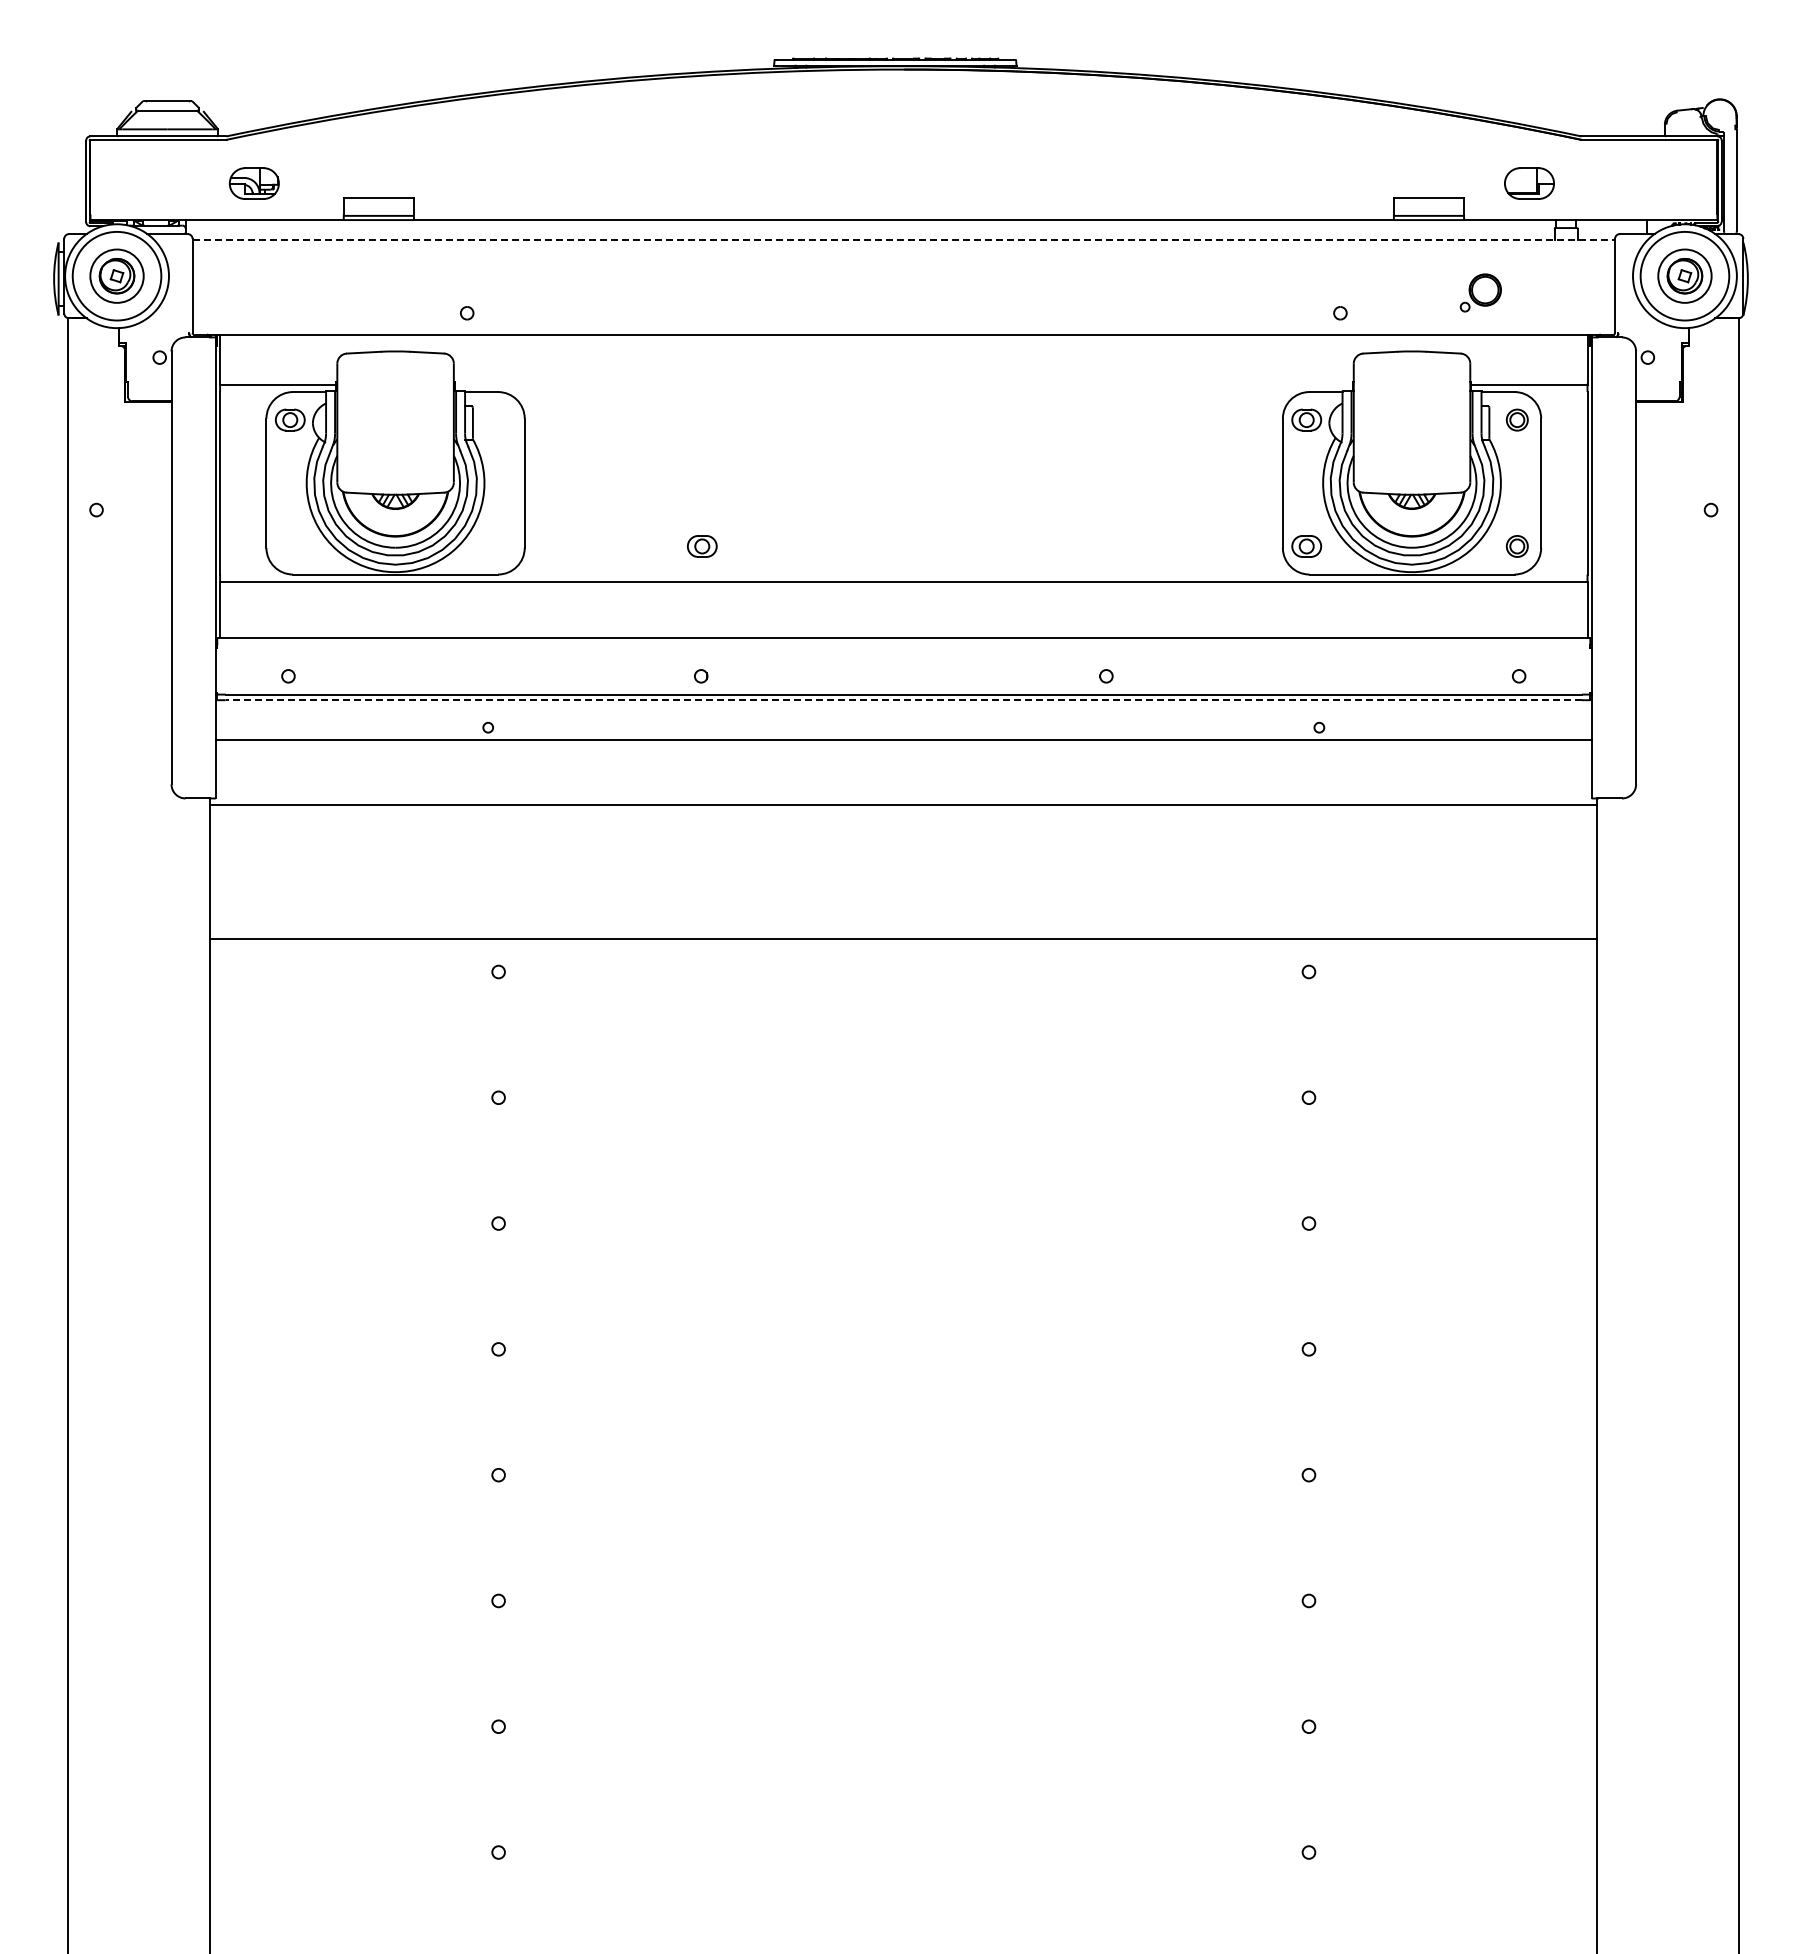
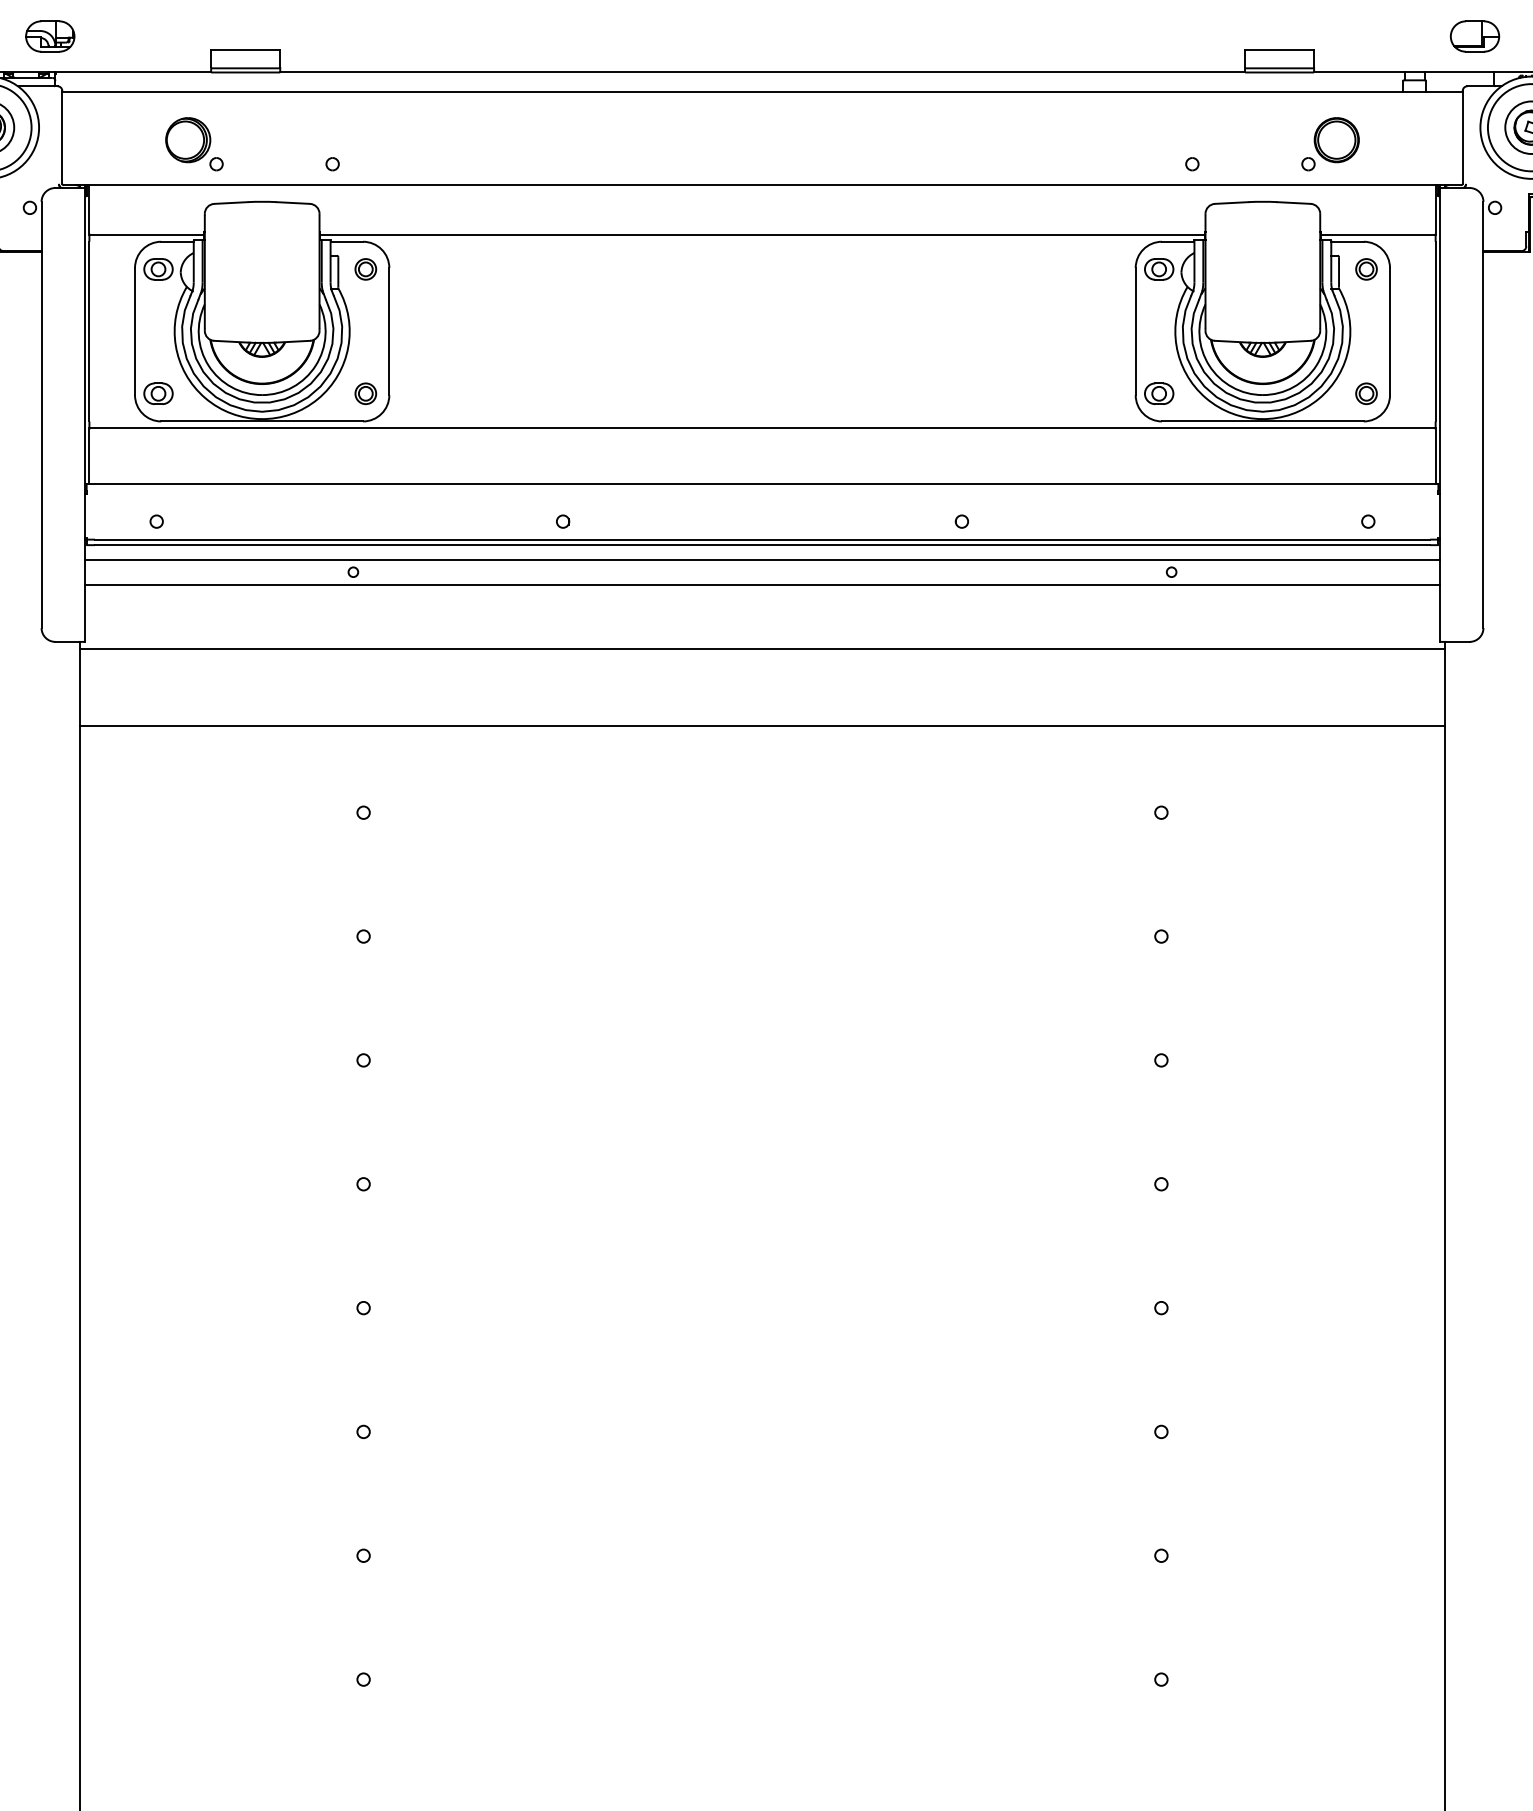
part: (253, 183) -> (49, 36), moved
part: (1529, 183) -> (1474, 36), moved
line: (904, 239) -> (763, 91), dashed -> solid
part: (326, 292) -> (194, 143), added
part: (1480, 292) -> (1330, 143), size x1.43
line: (903, 385) -> (762, 235), added
part: (500, 419) -> (365, 268), added
part: (500, 546) -> (365, 393), added
part: (702, 546) -> (158, 393), moved
line: (903, 700) -> (762, 545), dashed -> solid
line: (903, 715) -> (762, 560), added
line: (903, 939) -> (762, 726), moved

